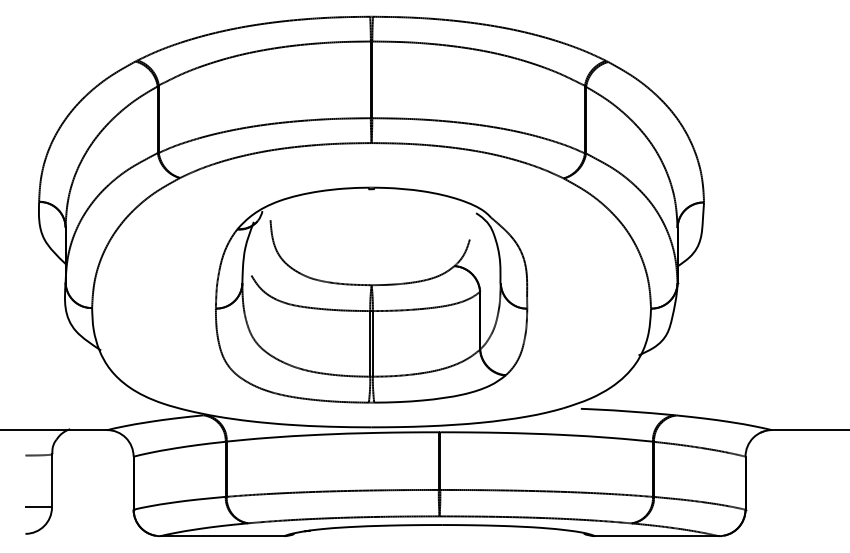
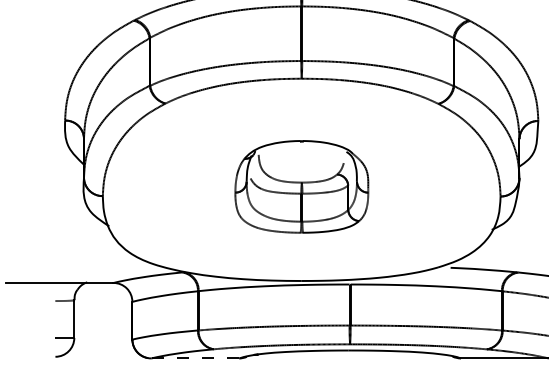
part: (371, 294) -> (301, 186), size x0.6
line: (222, 536) -> (195, 358), solid -> dashed

